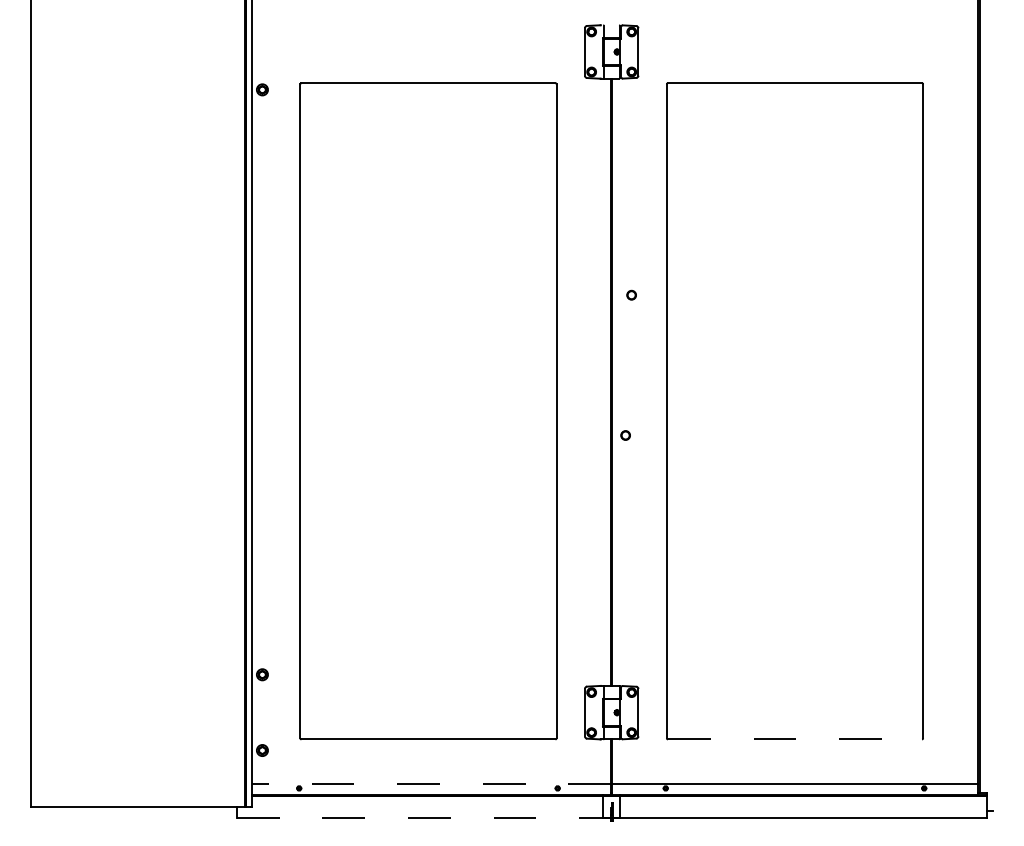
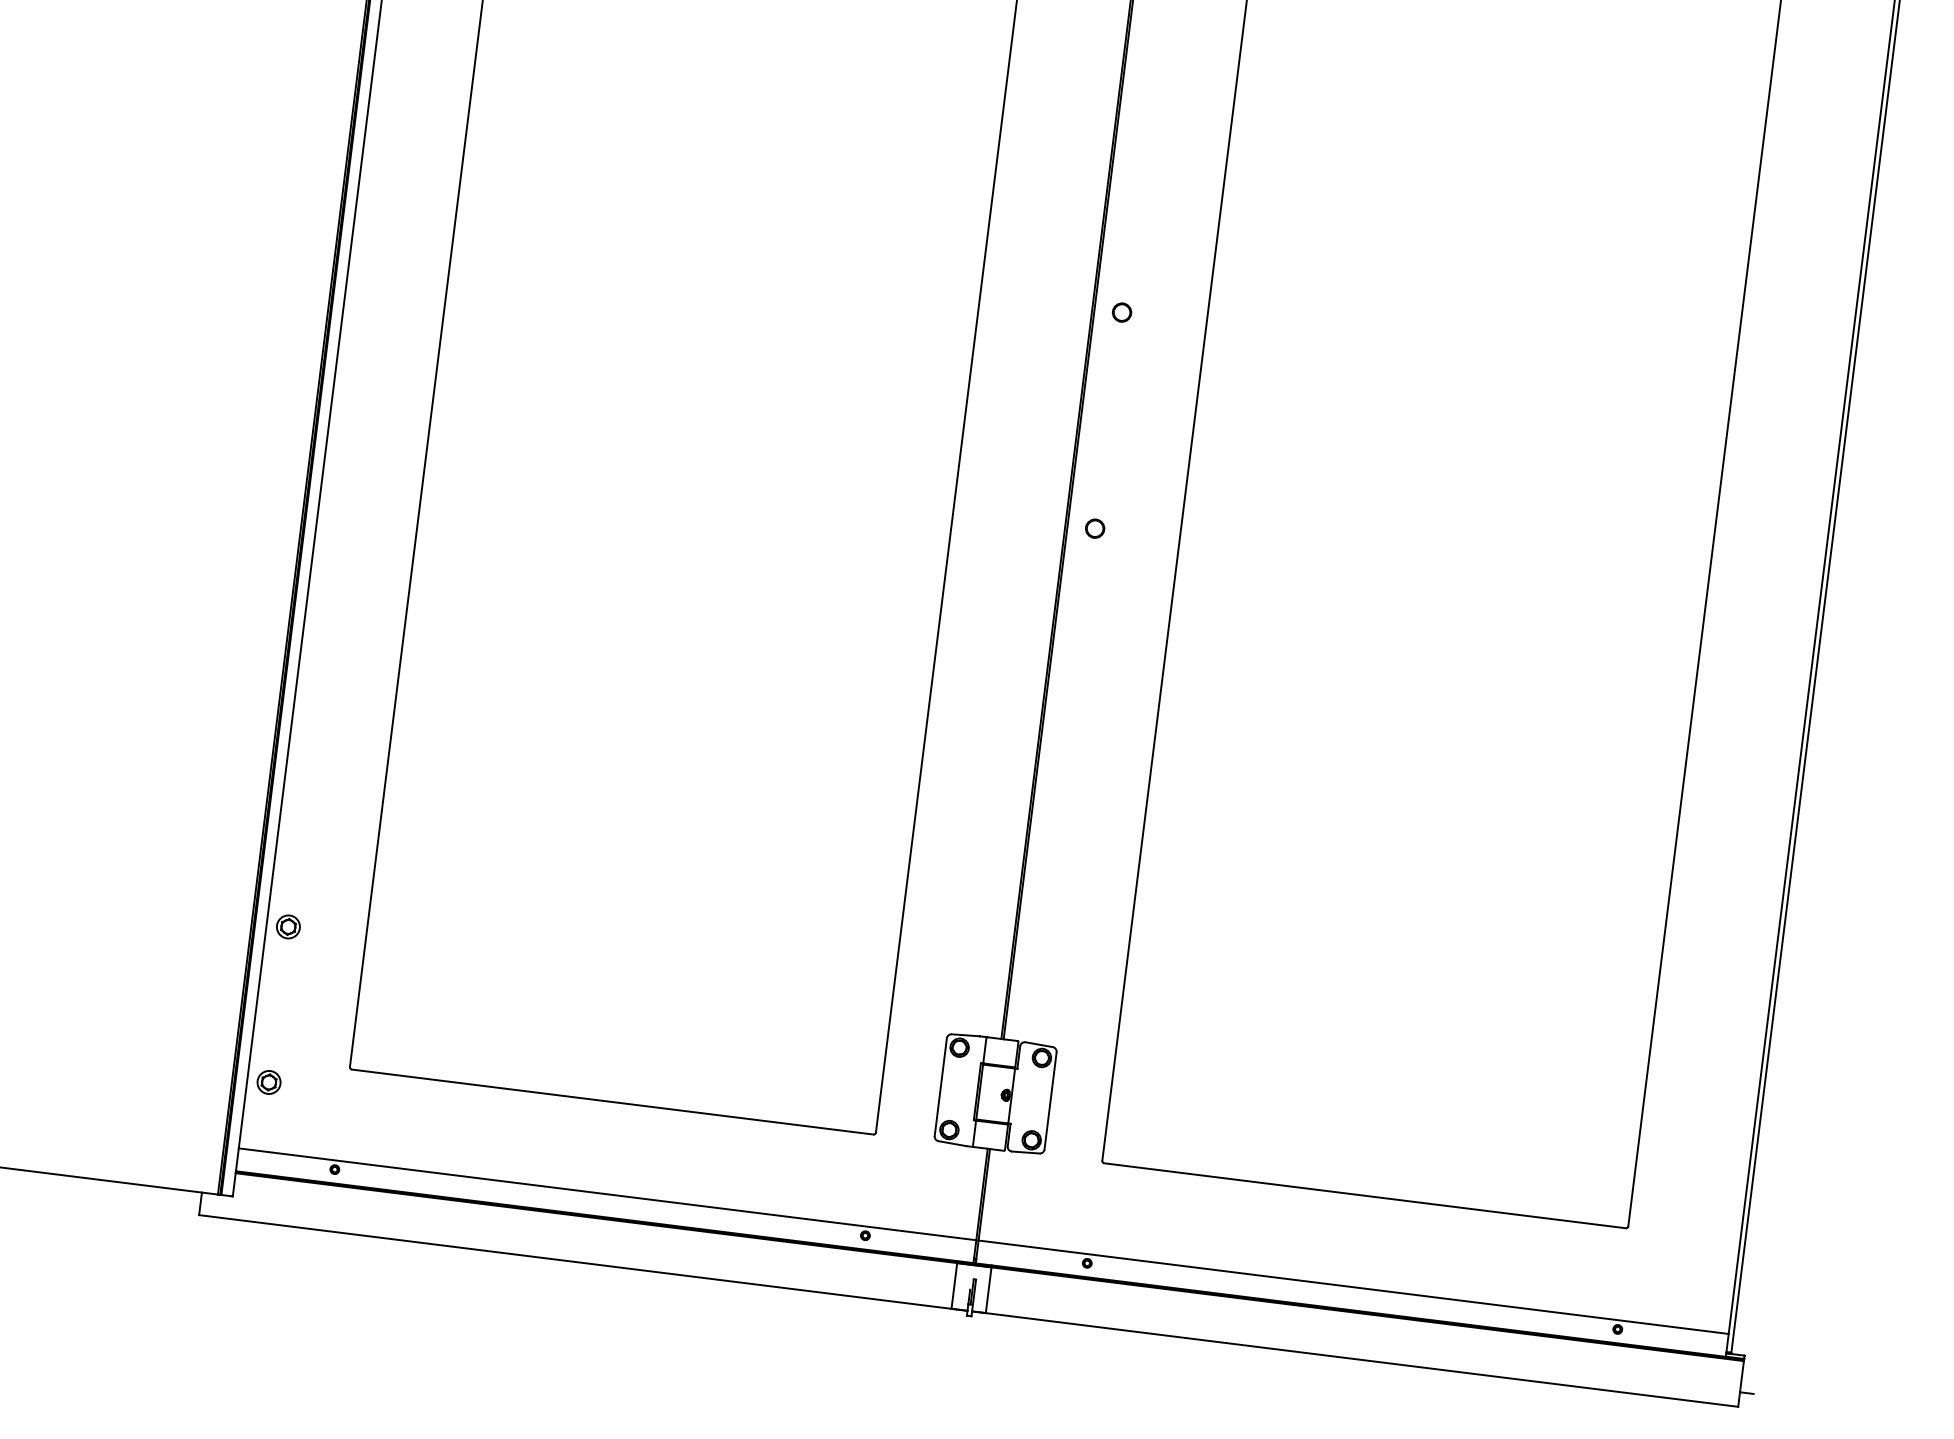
part: (631, 294) -> (1121, 311), moved
line: (795, 739) -> (1366, 1196), dashed -> solid
line: (431, 783) -> (607, 1193), dashed -> solid
line: (424, 818) -> (584, 1263), dashed -> solid

